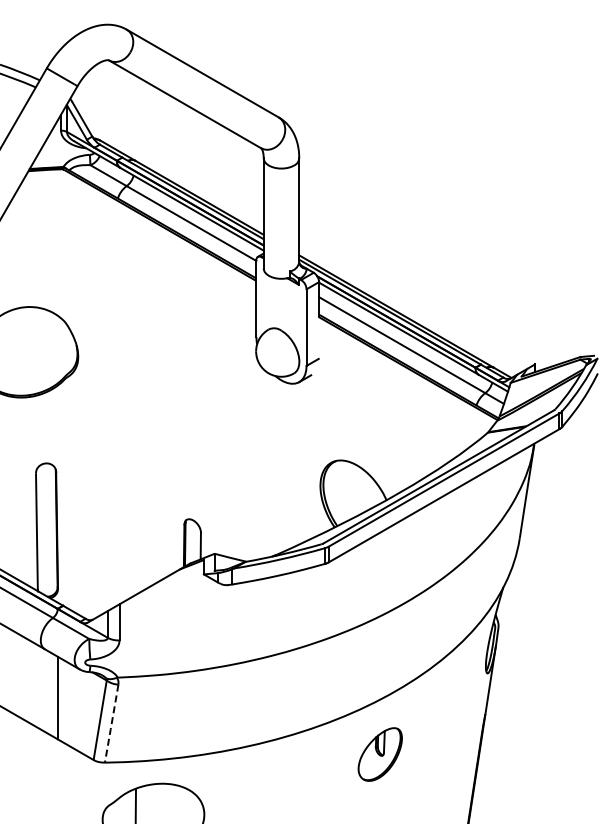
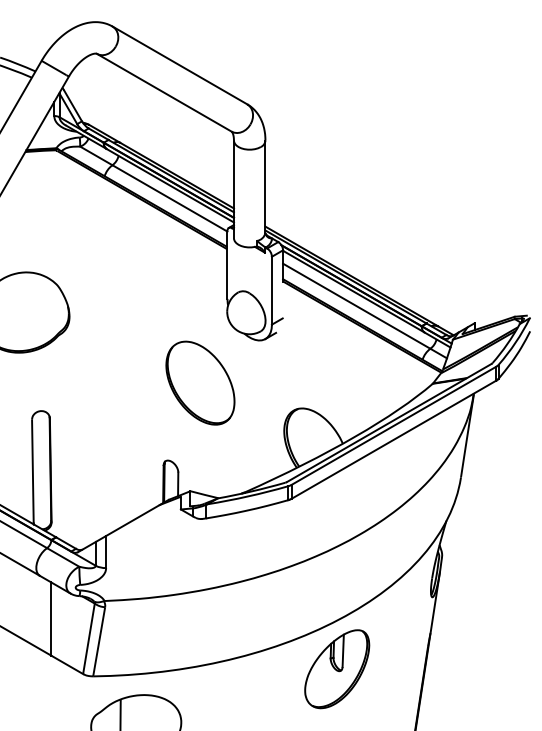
part: (225, 431) -> (200, 382), added
line: (111, 723) -> (98, 641), dashed -> solid
part: (380, 754) -> (337, 669), size x1.67

